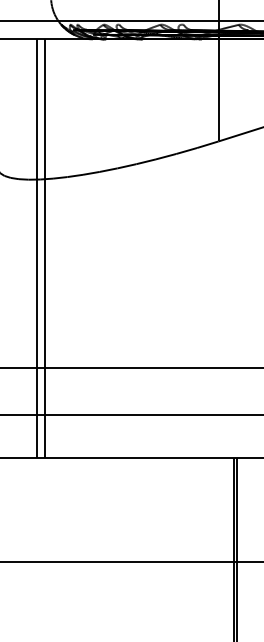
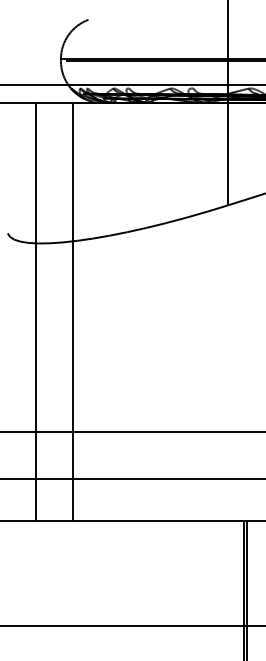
line: (37, 248) -> (36, 312), moved
line: (44, 248) -> (73, 312), moved

